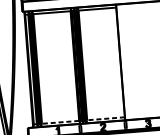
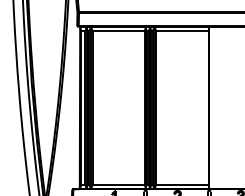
line: (105, 118) -> (182, 184), dashed -> solid
line: (60, 122) -> (118, 184), dashed -> solid

